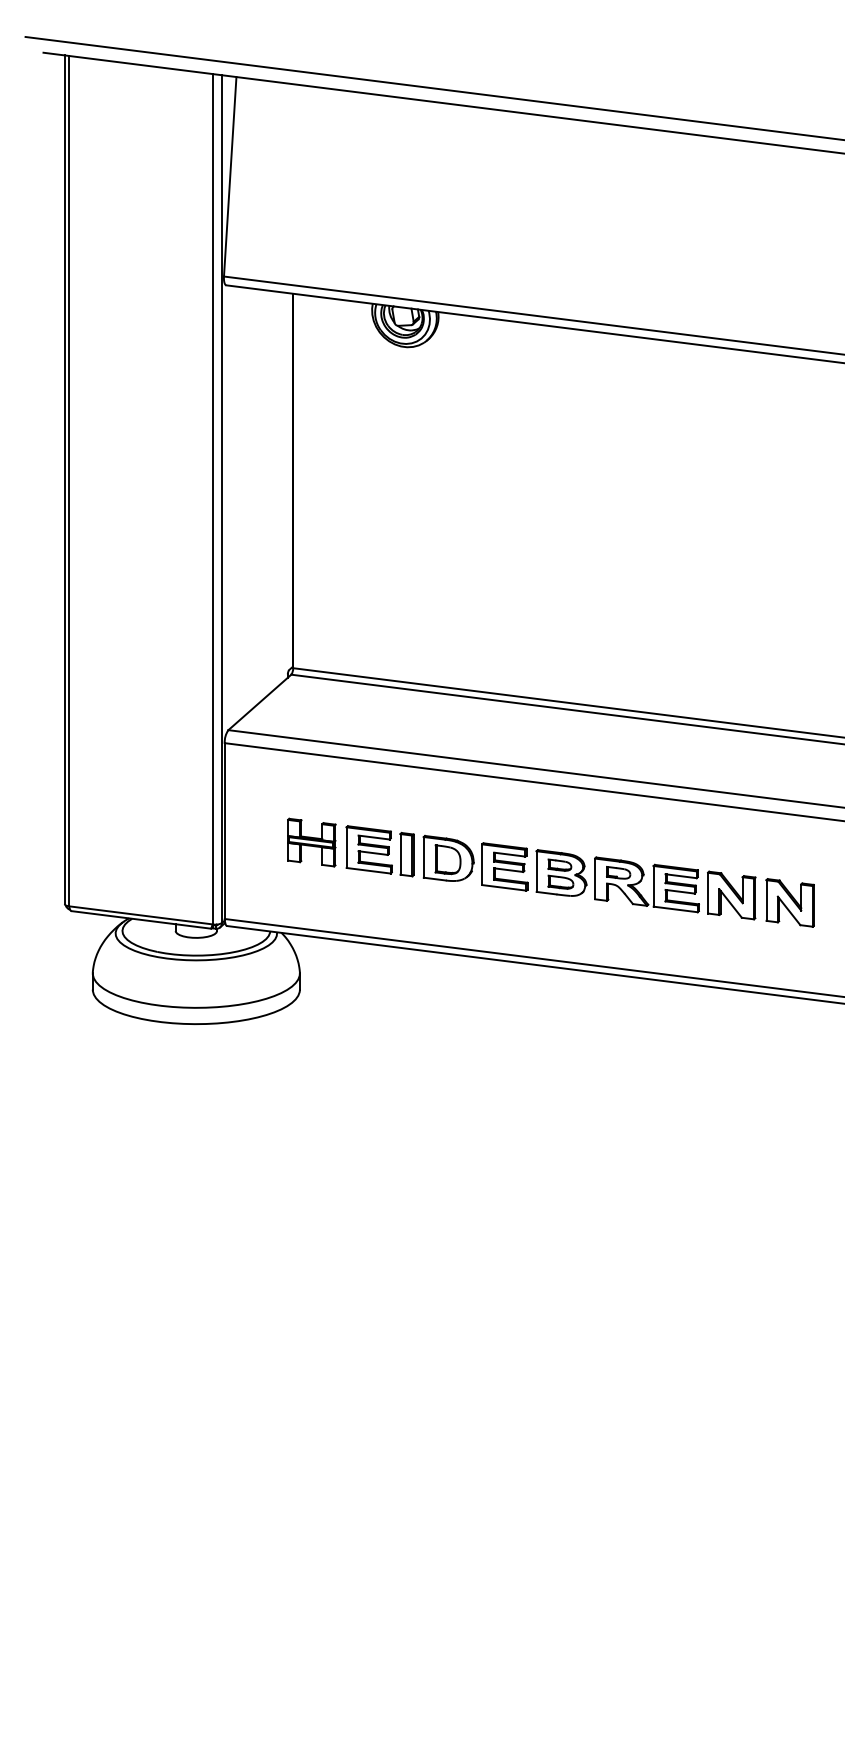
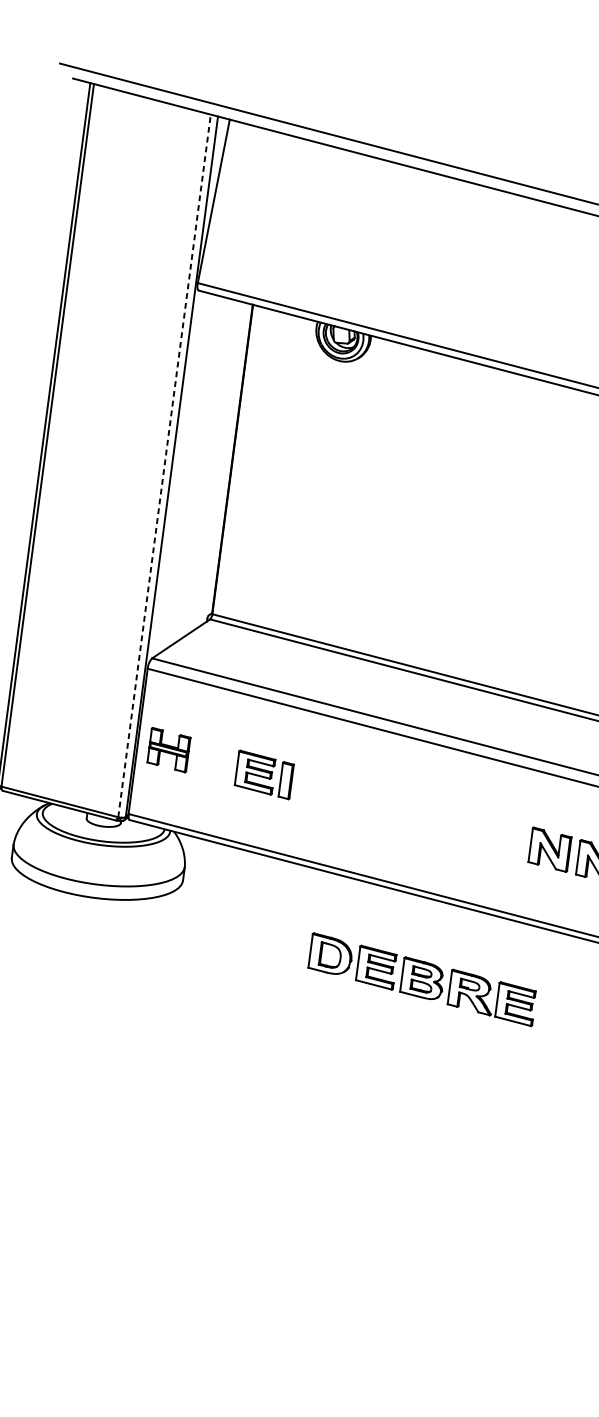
line: (213, 498) -> (165, 465), solid -> dashed
part: (311, 842) -> (168, 749), moved
part: (560, 873) -> (421, 979), moved

